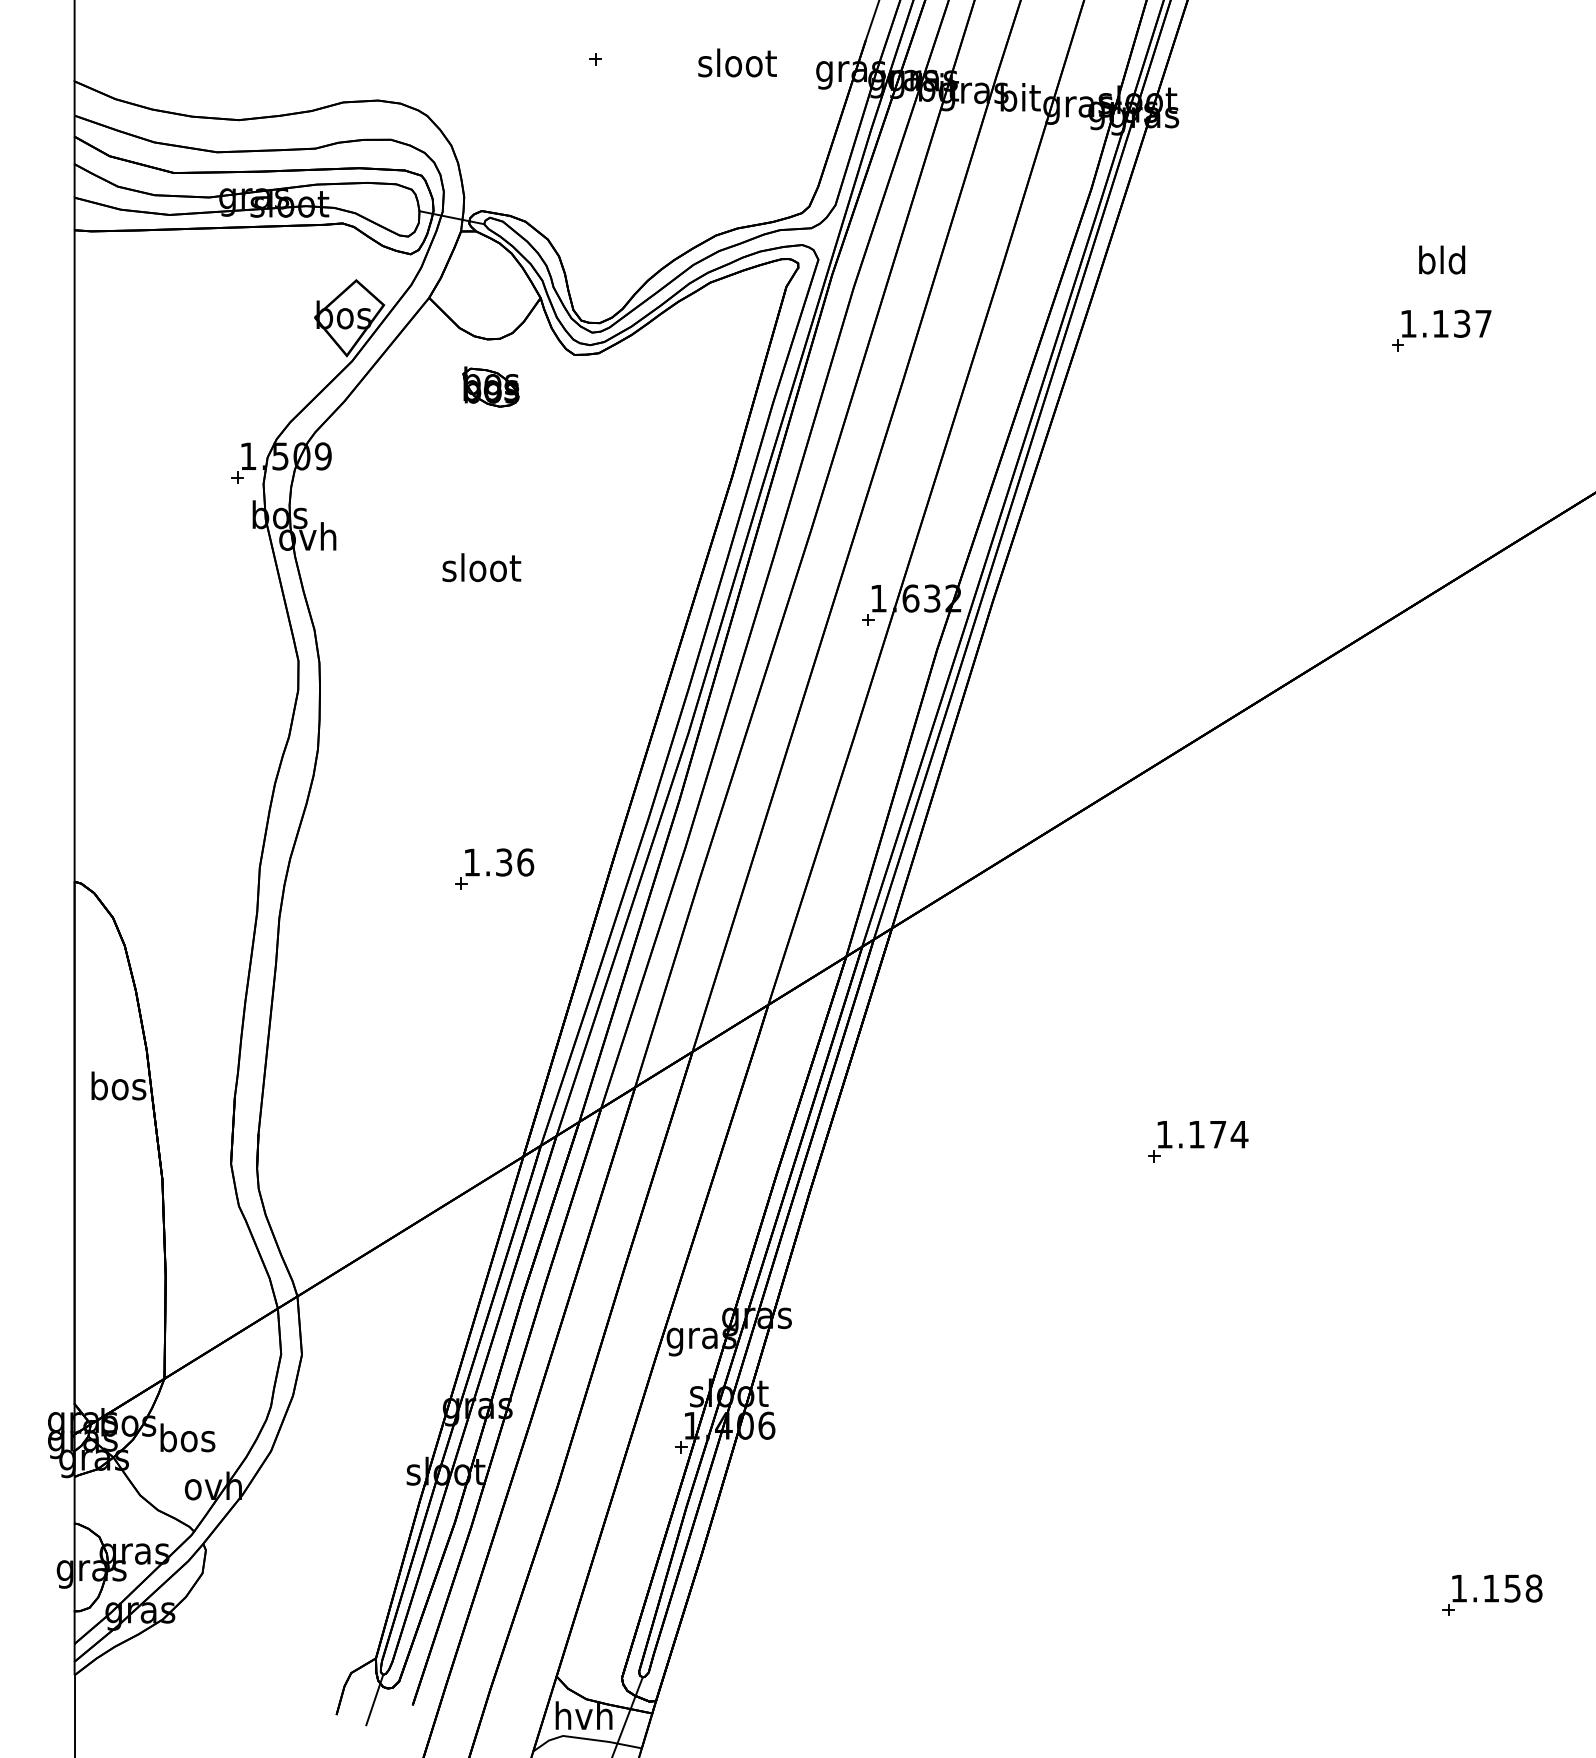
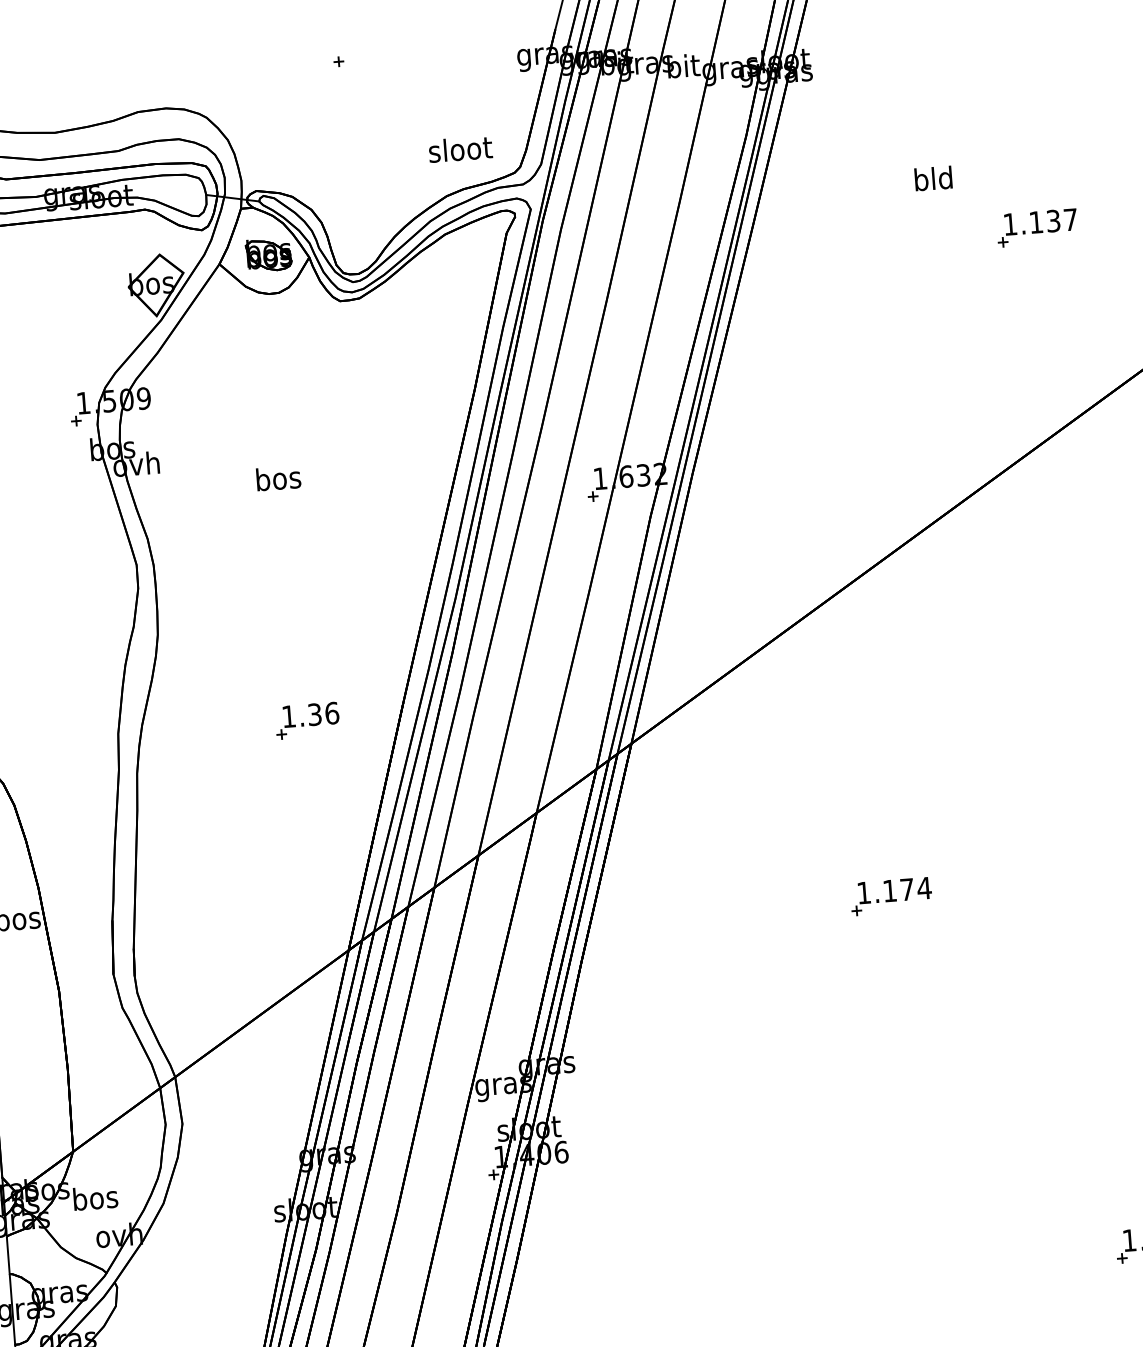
text: (737, 62) -> (460, 148), moved
text: (1442, 259) -> (933, 178), moved
part: (490, 386) -> (268, 254), moved
text: (481, 567) -> (278, 478), sloot -> bos

